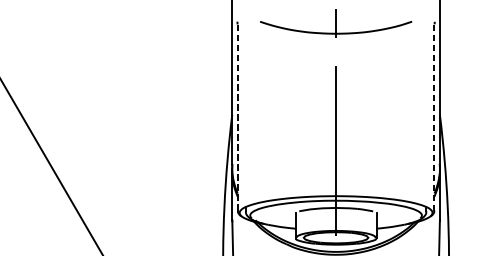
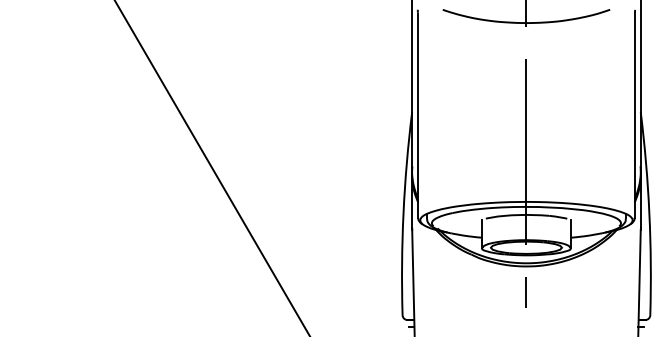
line: (238, 117) -> (418, 115), dashed -> solid
line: (434, 118) -> (634, 116), dashed -> solid

